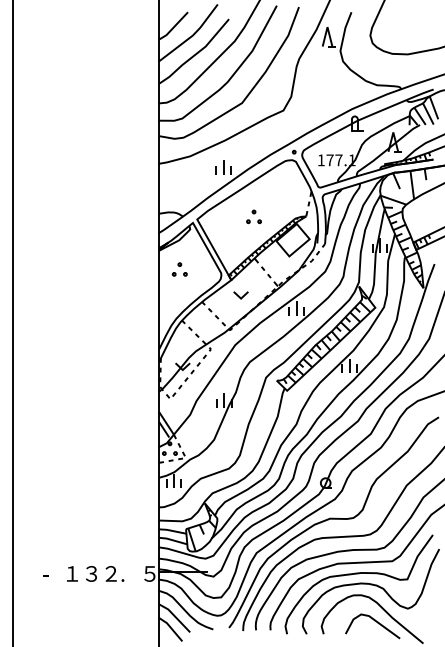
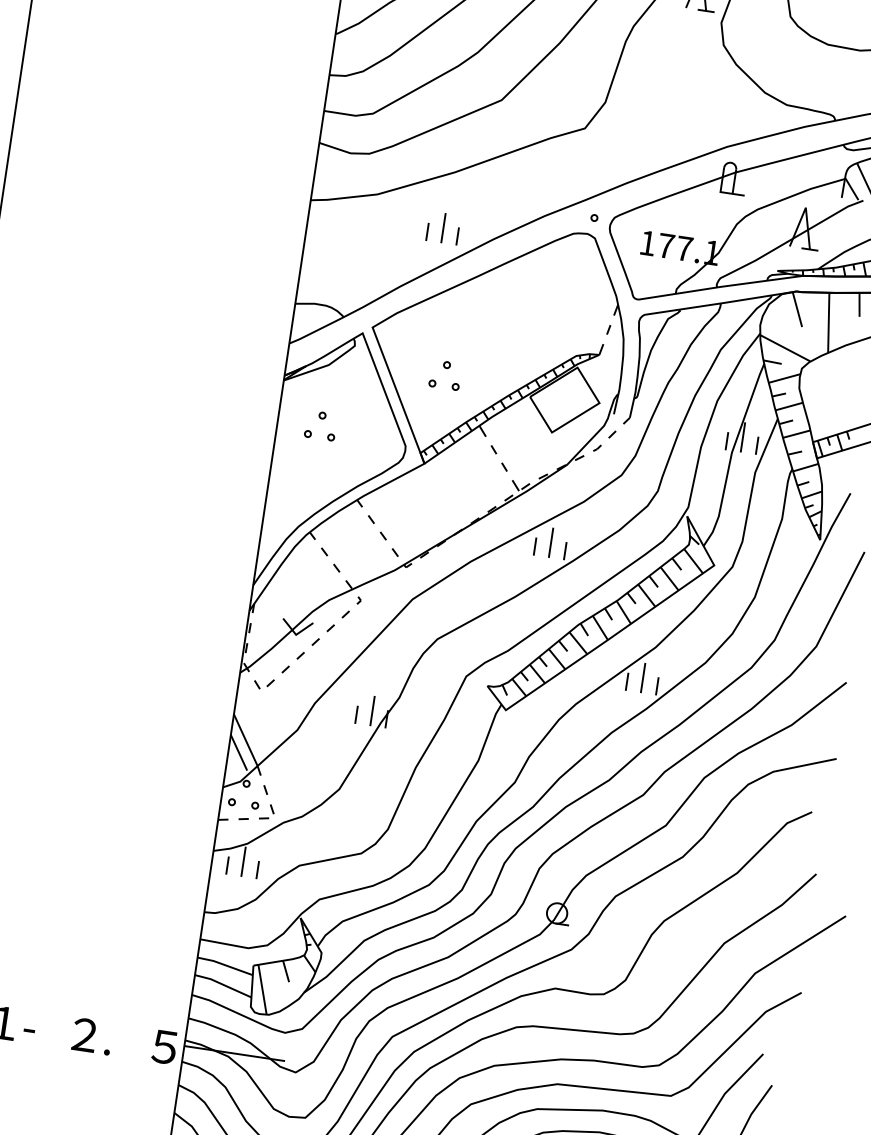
part: (253, 216) -> (444, 374), moved
part: (240, 295) -> (438, 498), removed
text: (89, 573) -> (39, 1027), ３ -> -

